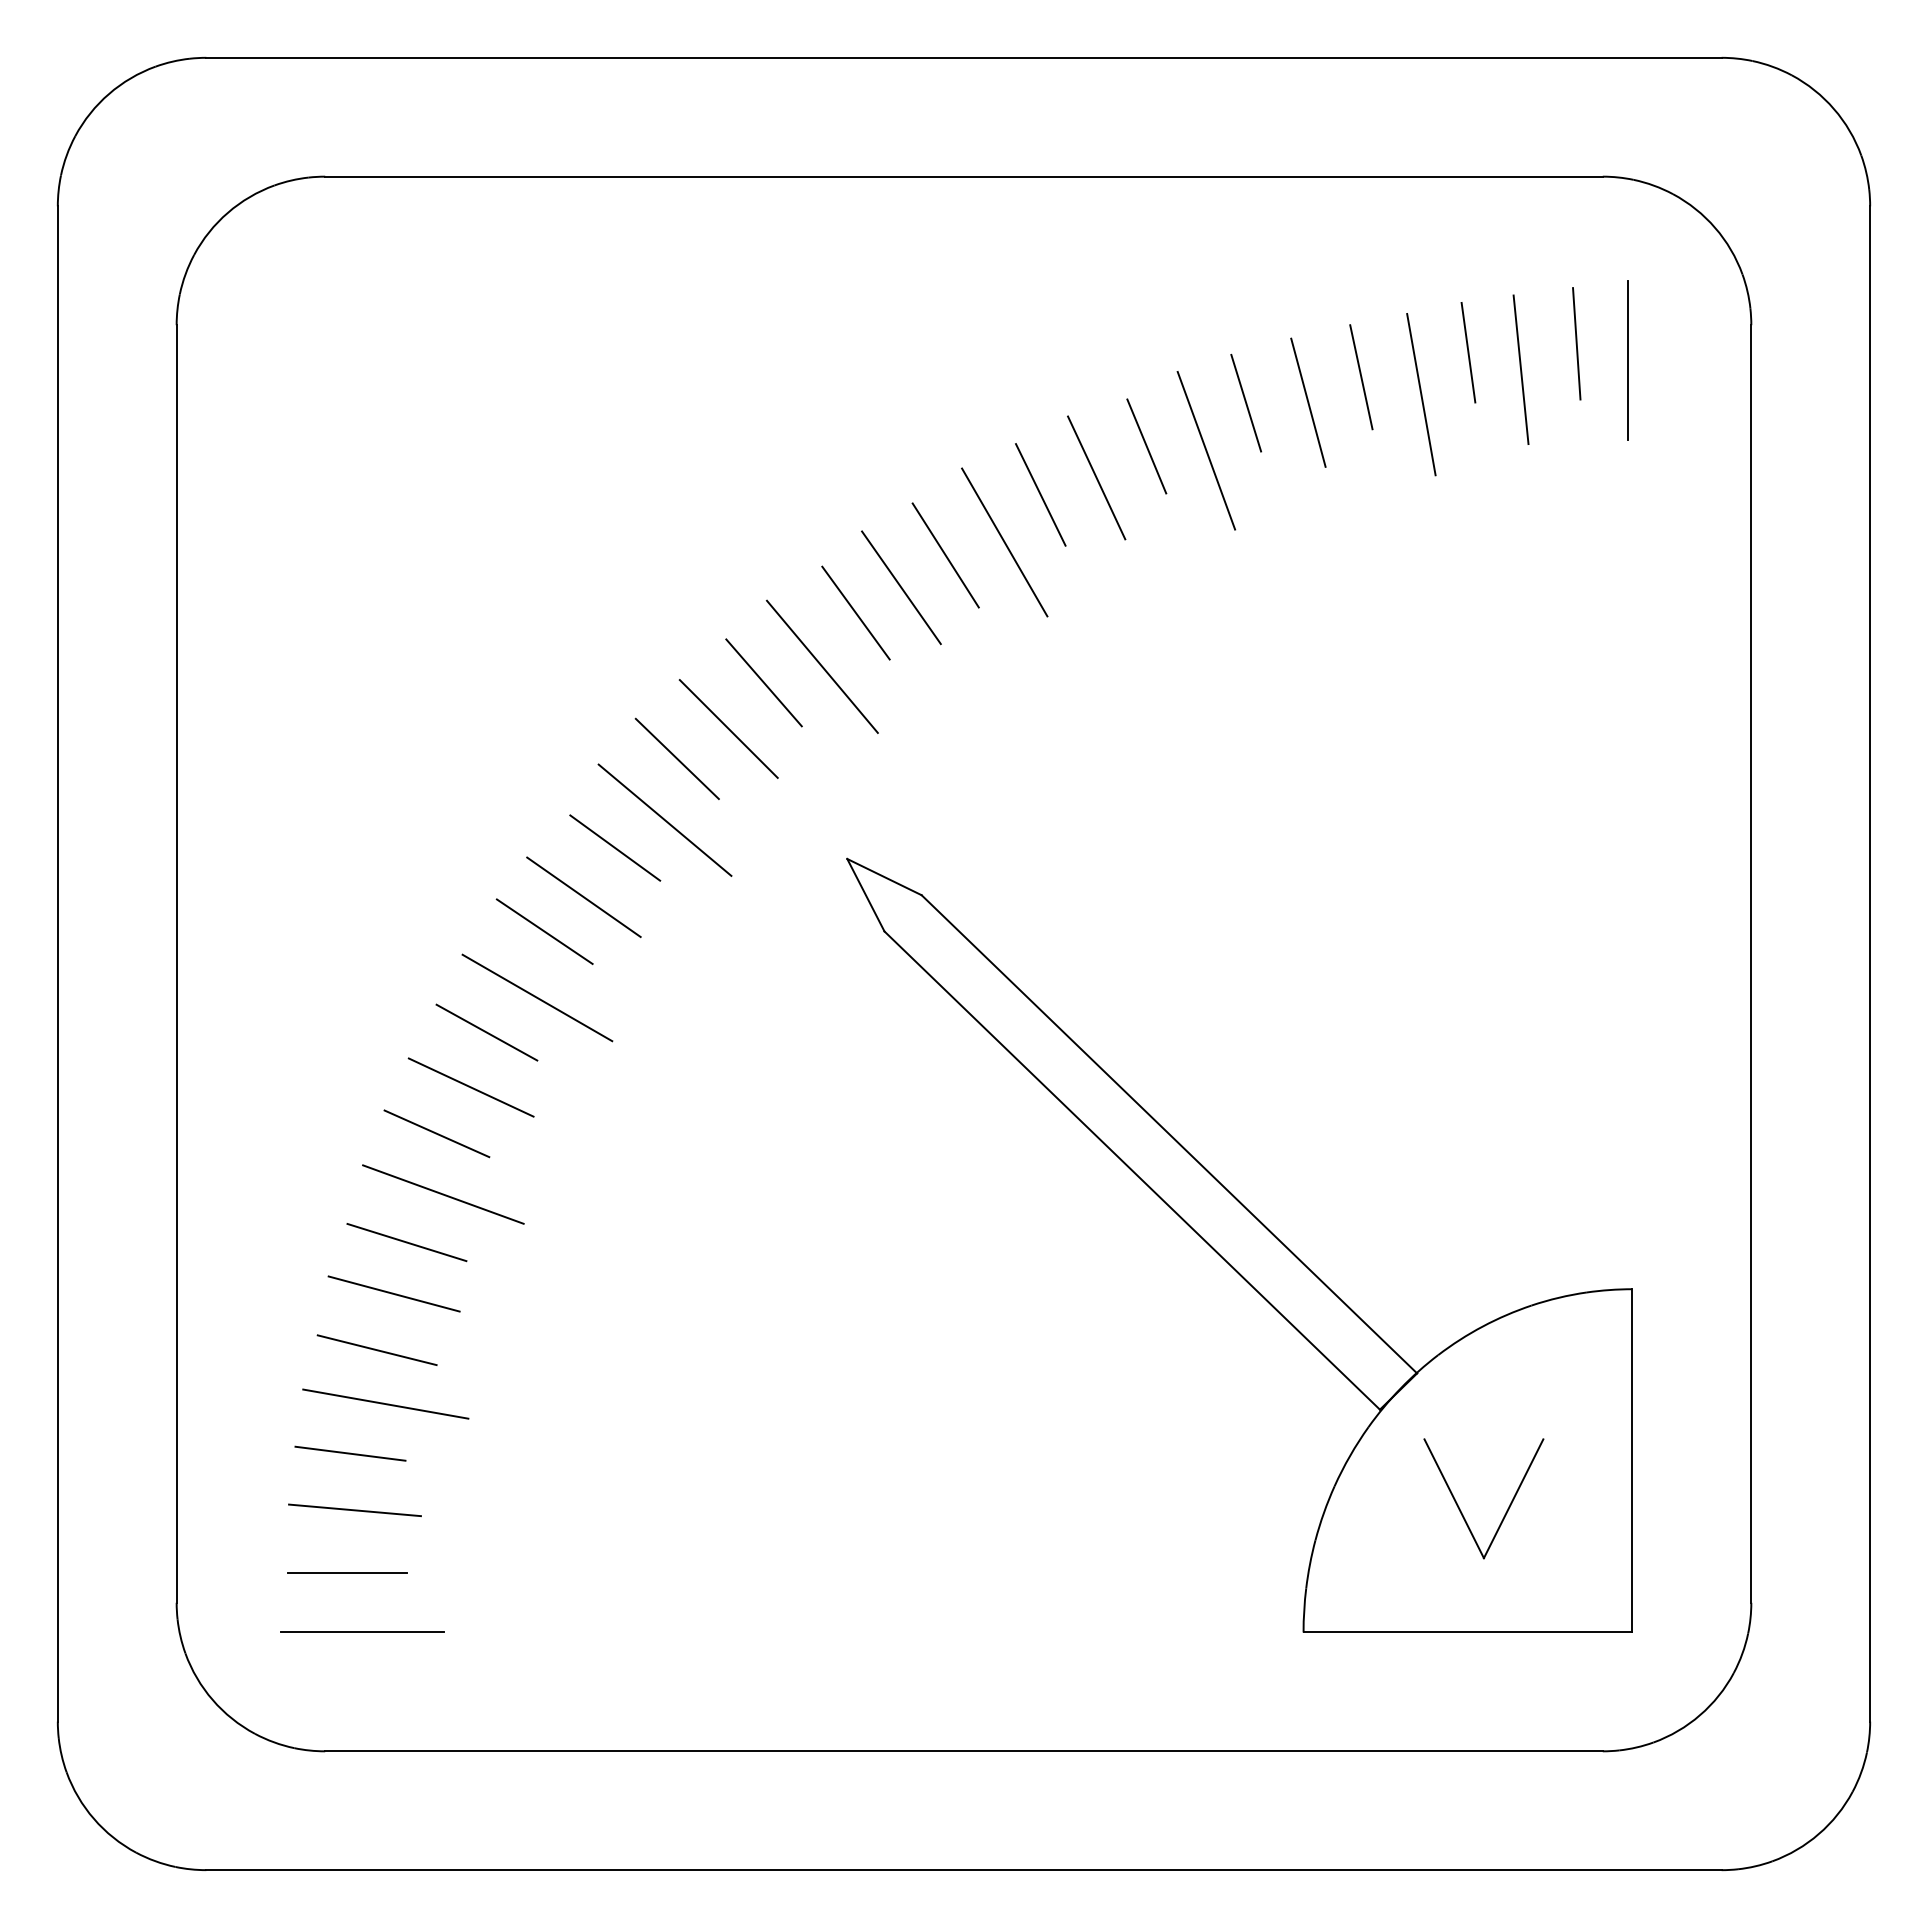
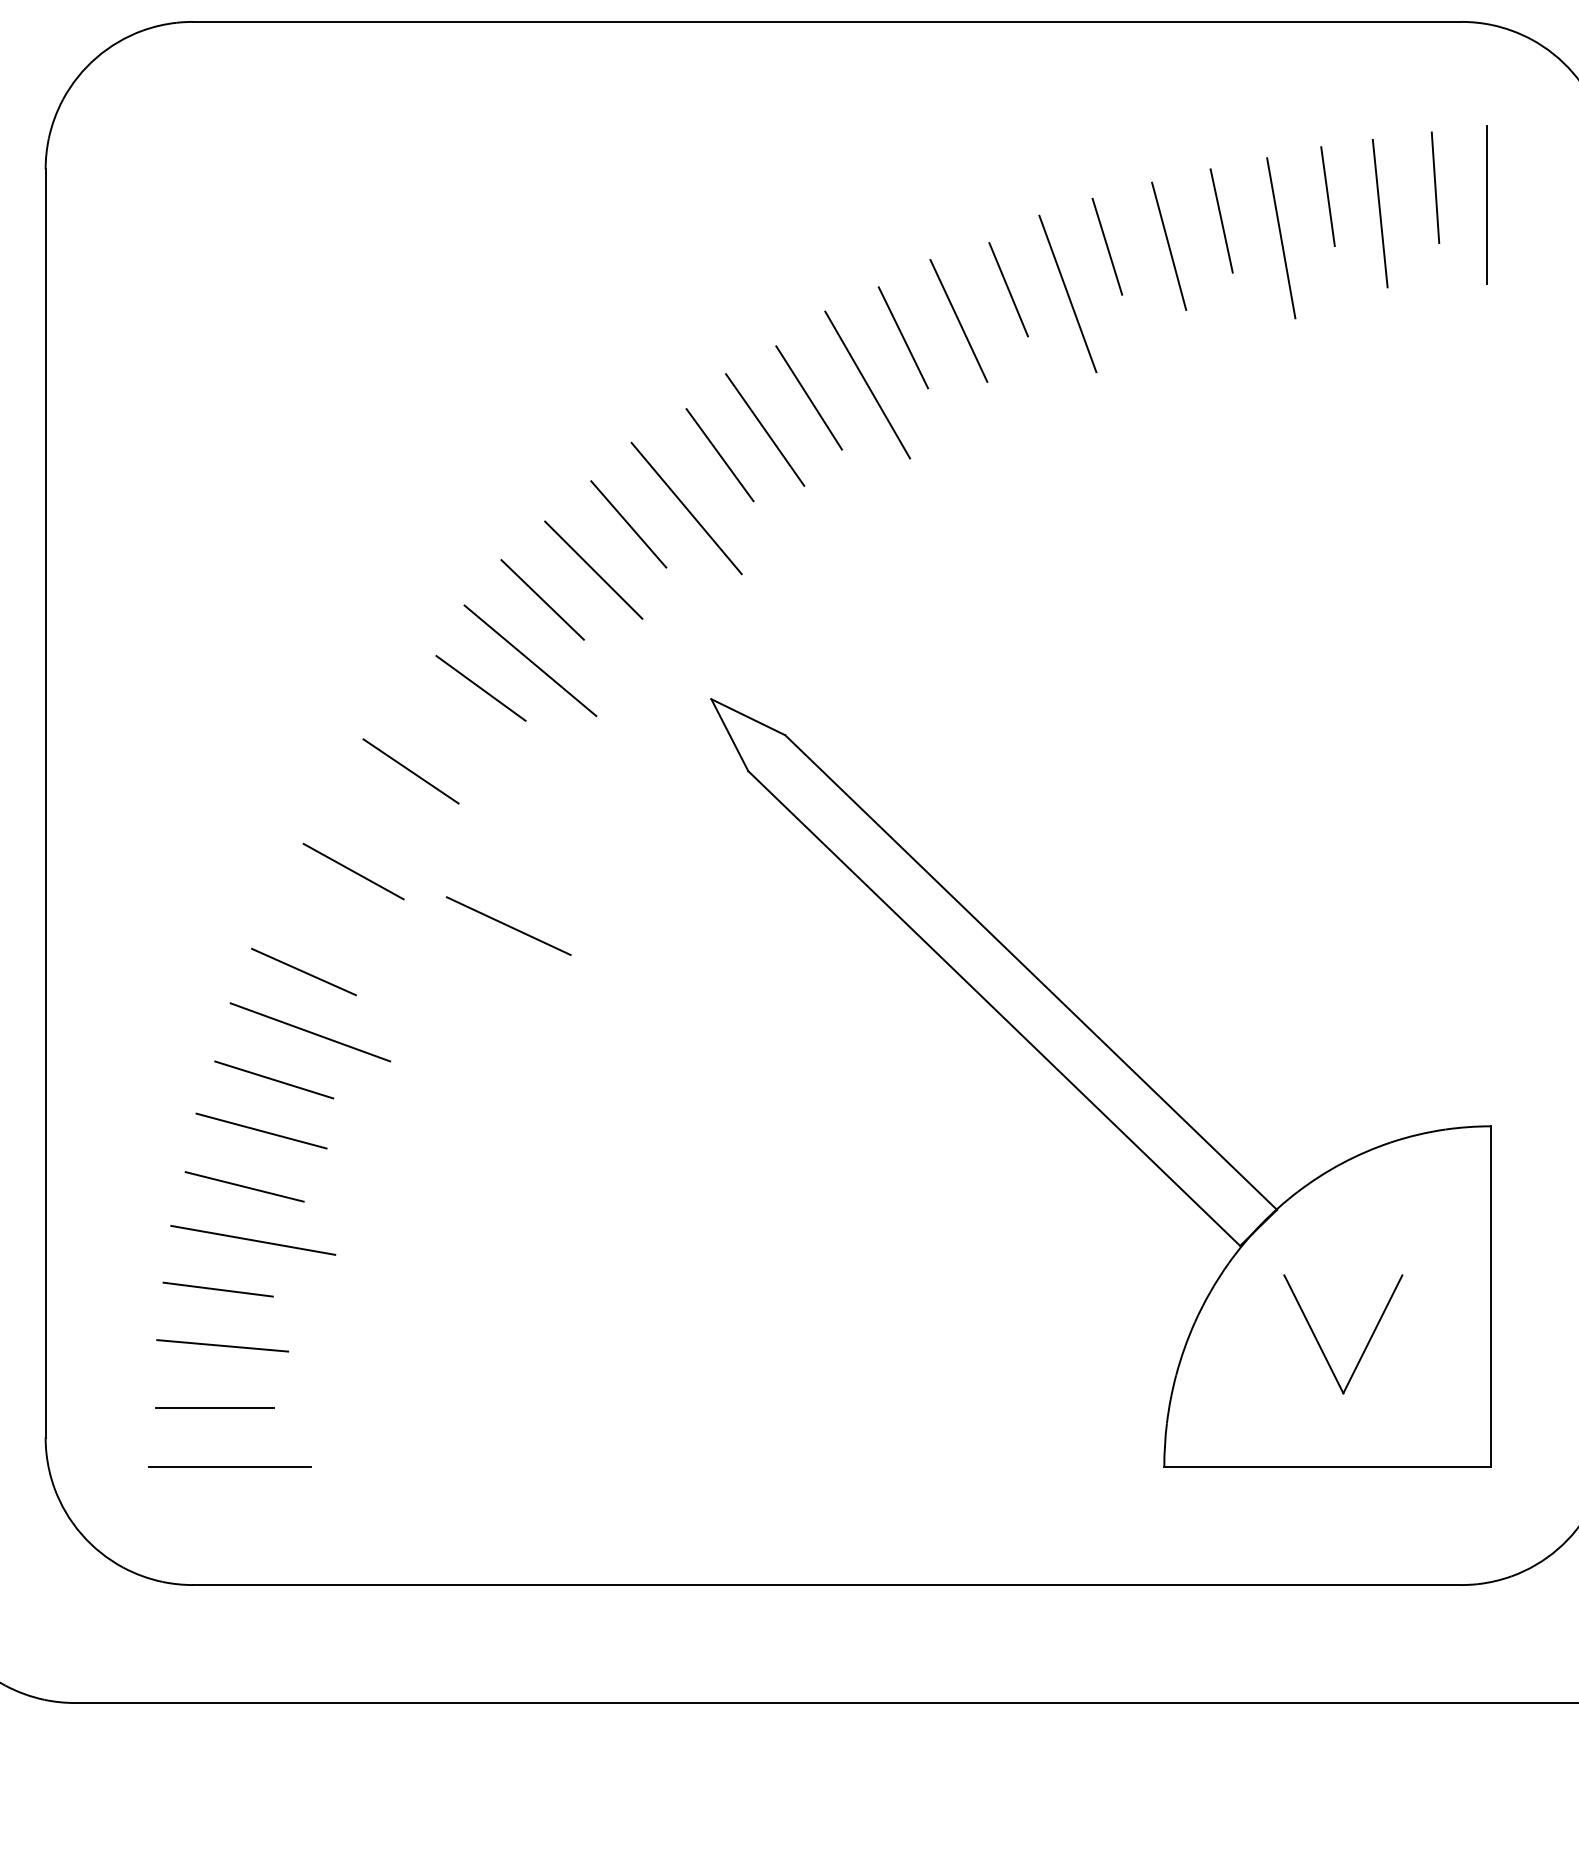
line: (583, 896) -> (449, 736), removed
line: (537, 997) -> (403, 836), removed
line: (470, 1087) -> (508, 926), moved

